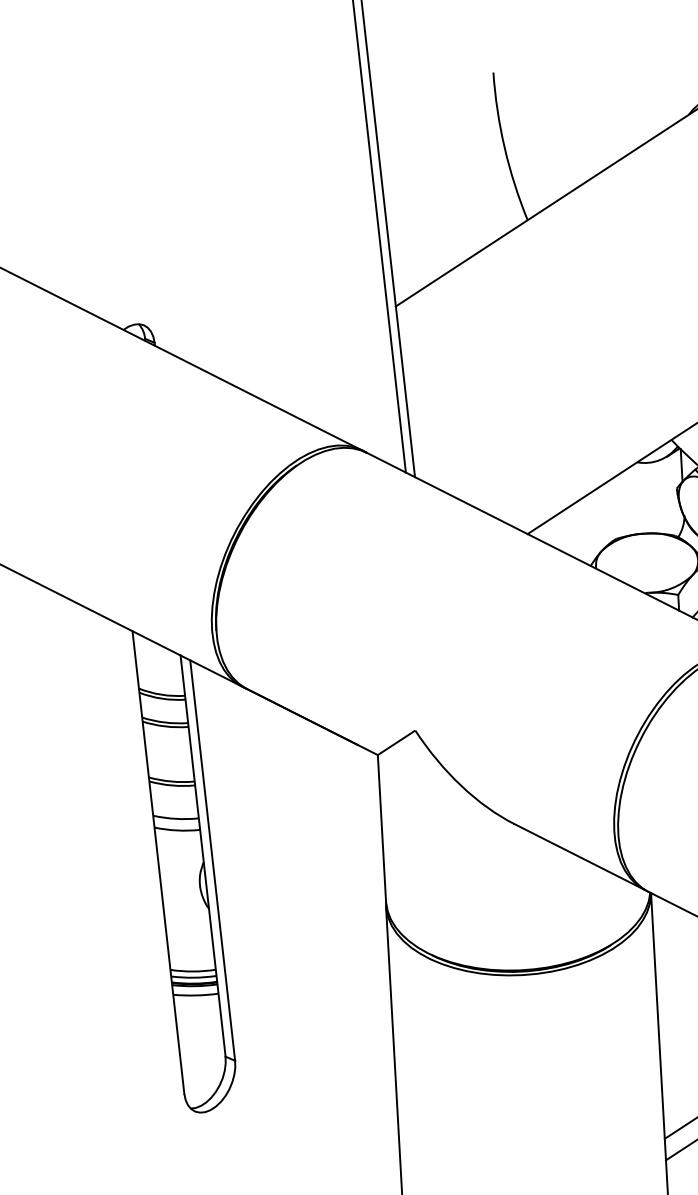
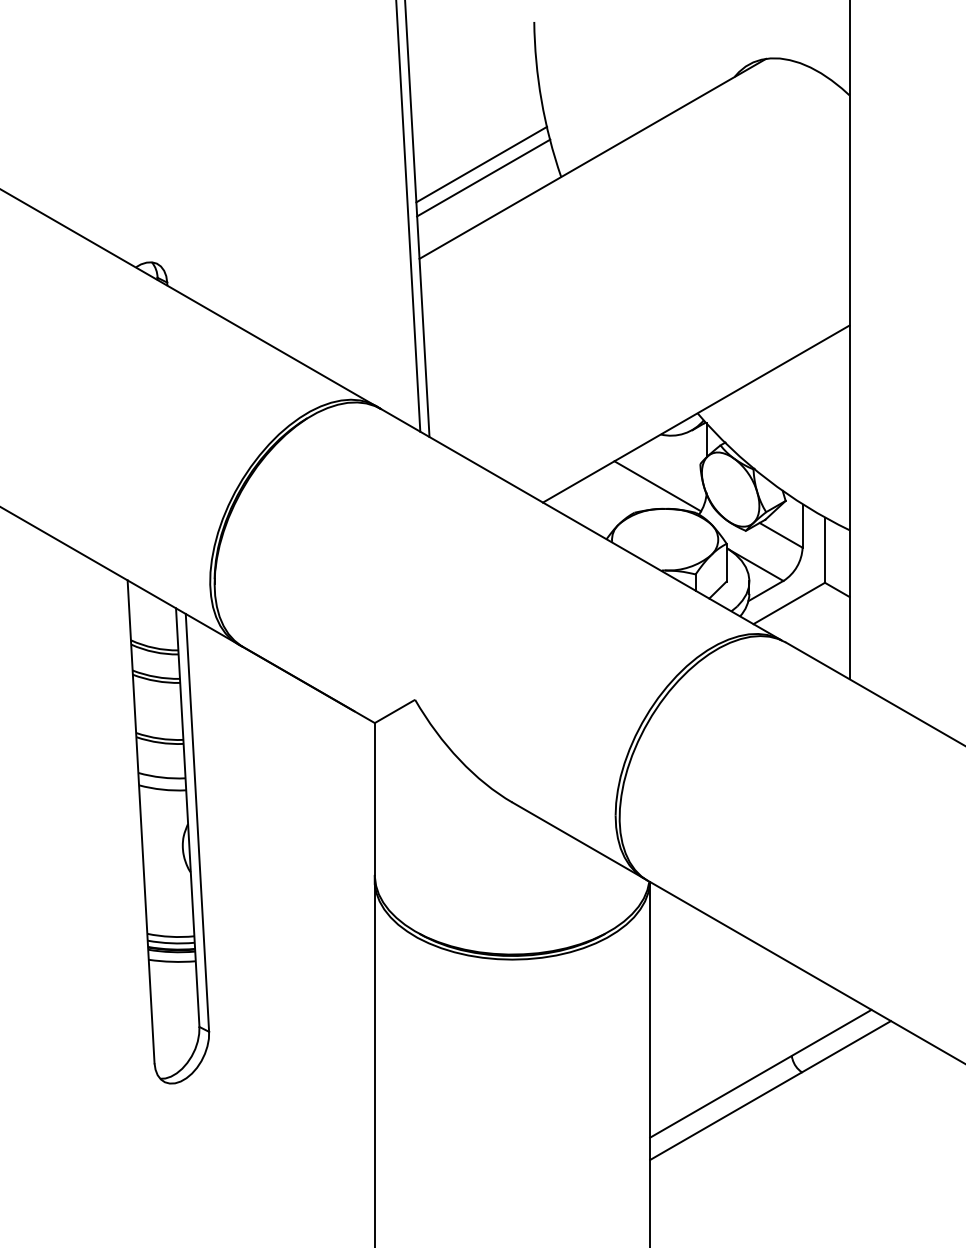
line: (450, 212) -> (481, 164), added
line: (452, 224) -> (483, 177), added
line: (636, 512) -> (657, 486), added

